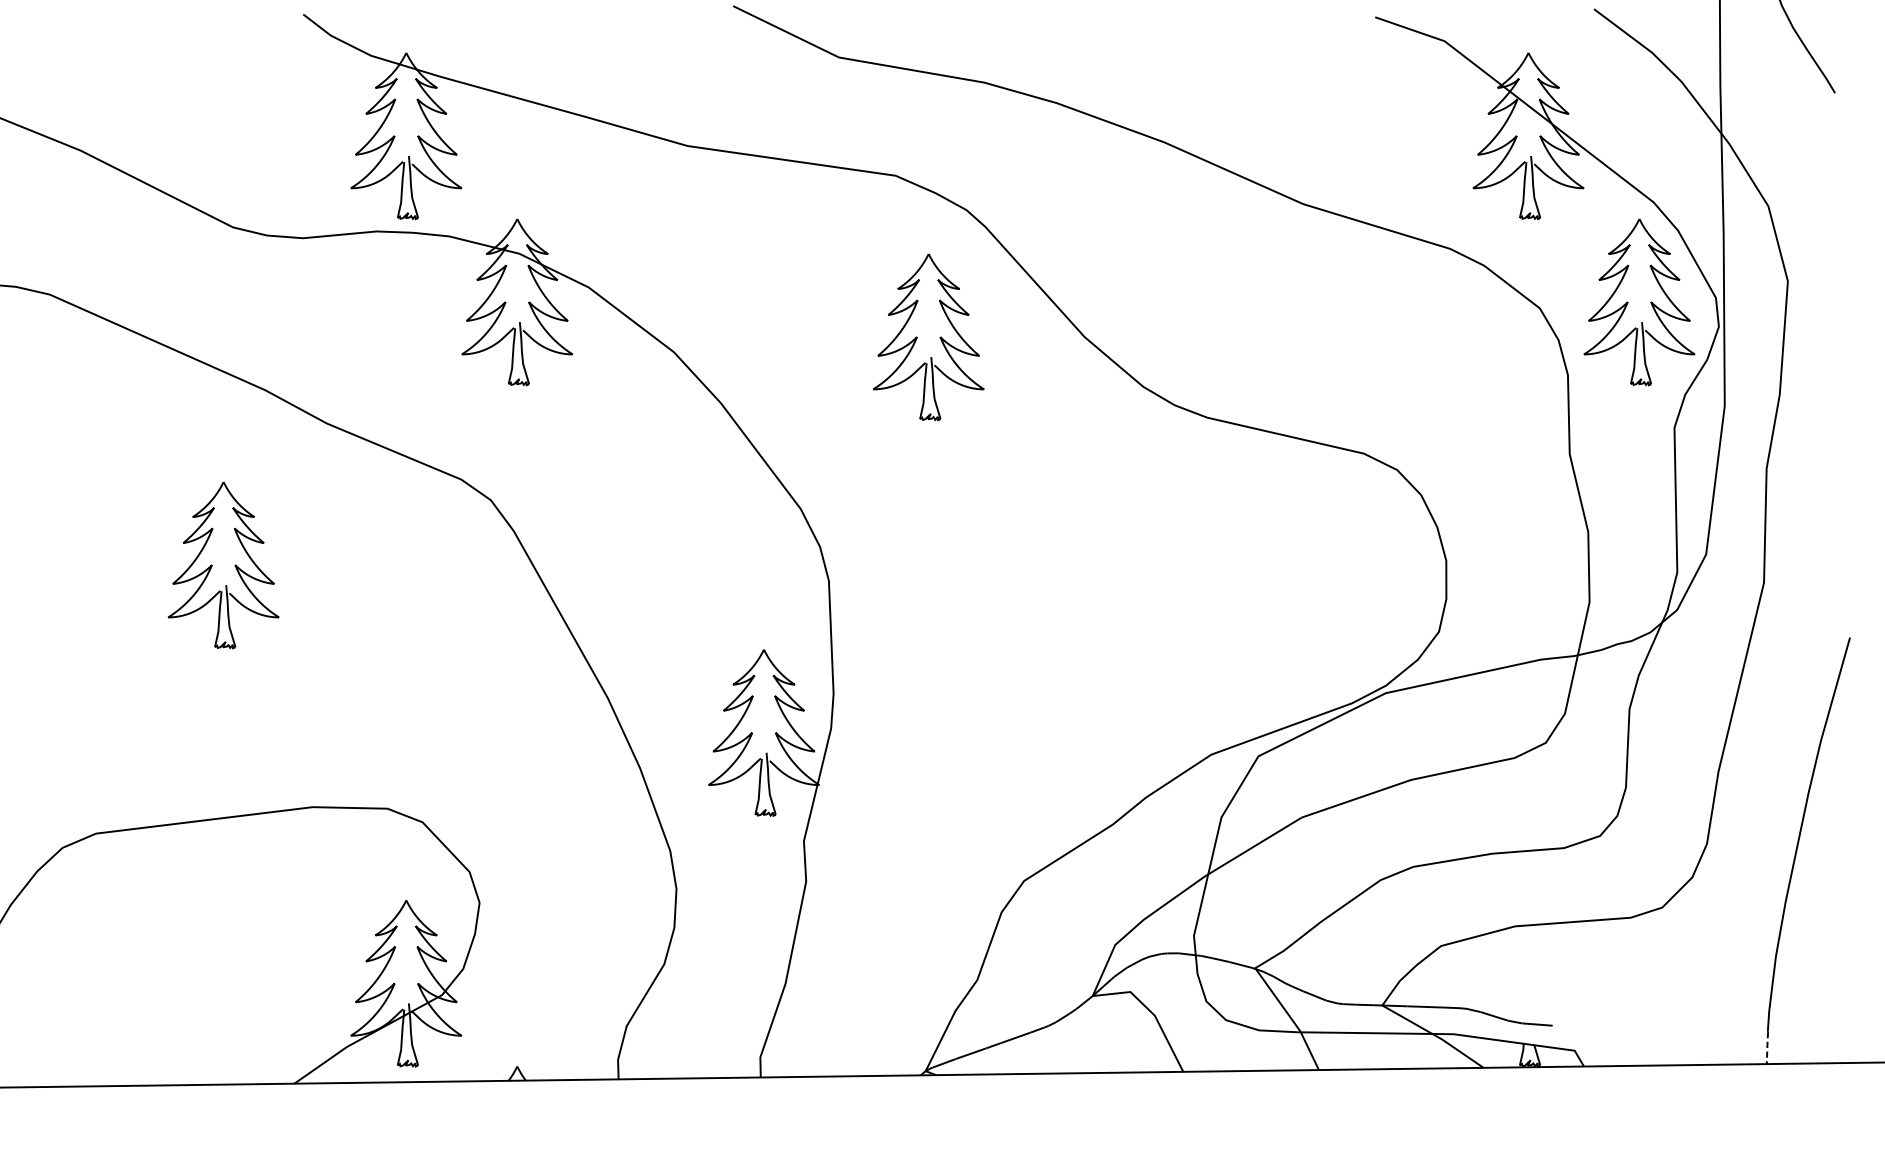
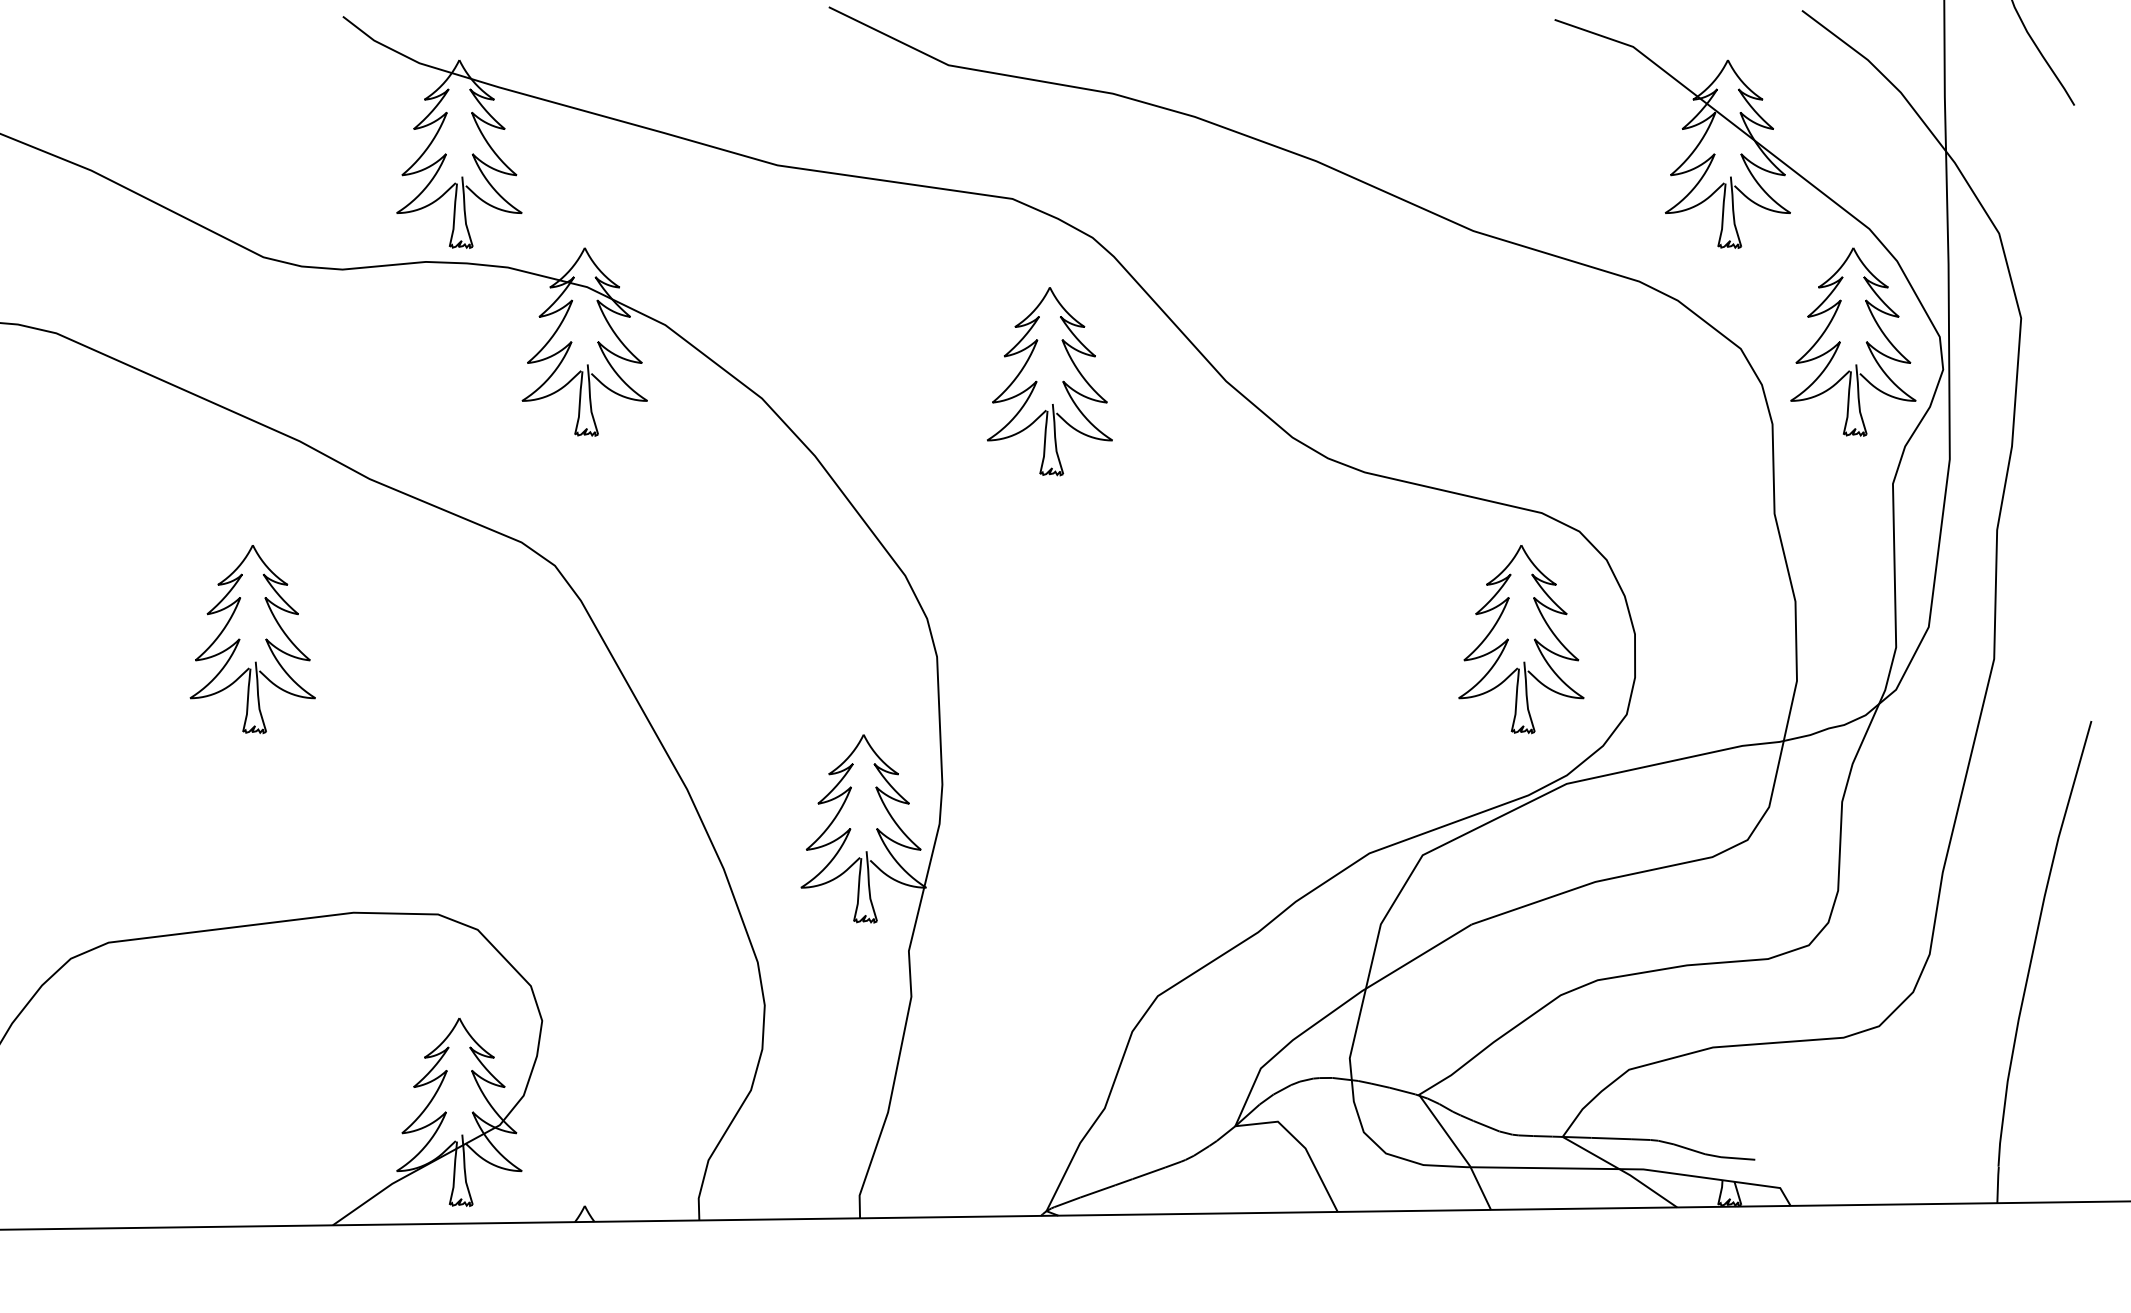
part: (1345, 565) -> (1521, 639), added
line: (1766, 1047) -> (1997, 1184), dashed -> solid

